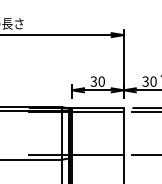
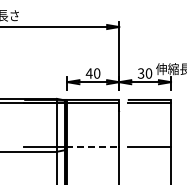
text: (93, 81) -> (88, 73), 30 -> 40
line: (97, 154) -> (92, 146), solid -> dashed

